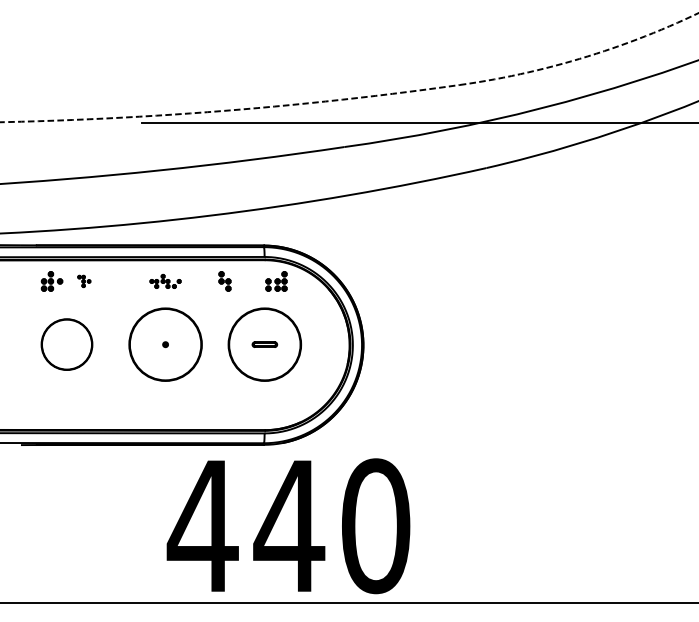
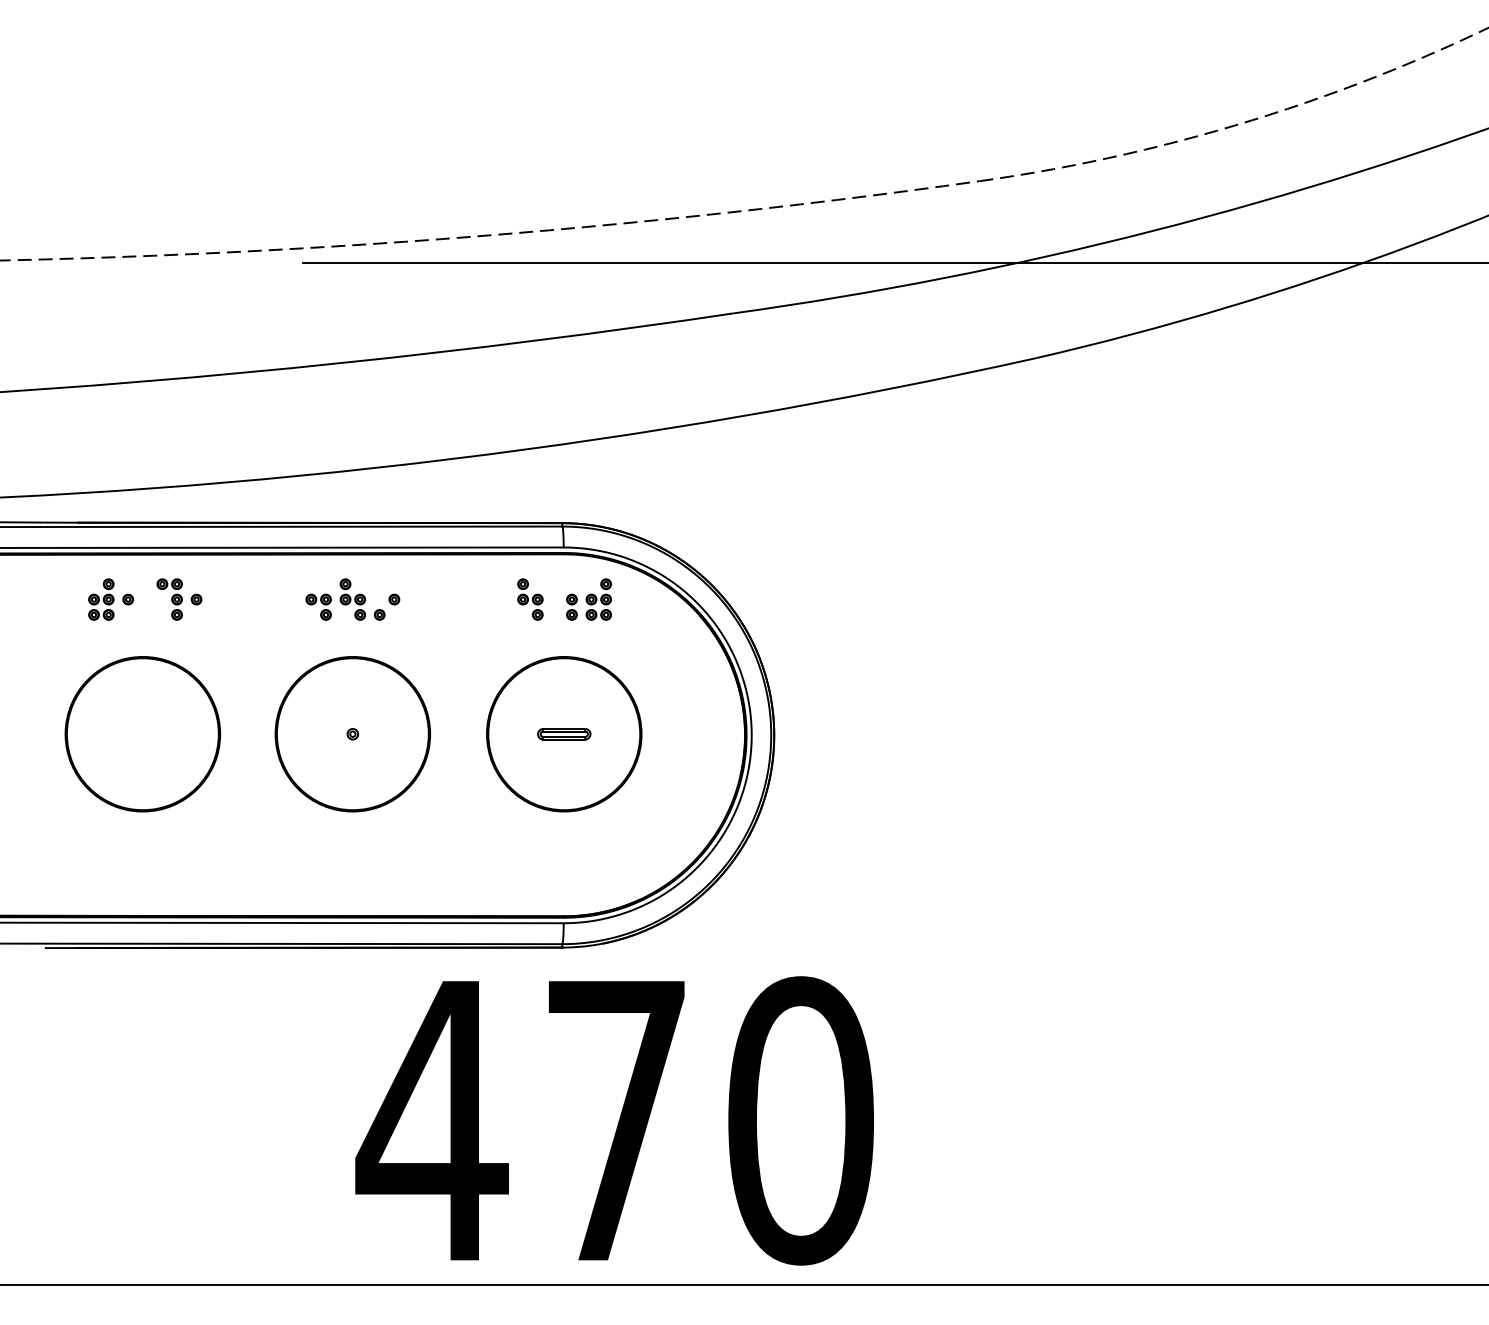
part: (84, 281) -> (180, 599), size x1.67
part: (165, 281) -> (352, 599), size x1.43
part: (224, 281) -> (529, 599), moved
part: (66, 344) -> (141, 733), size x1.43
text: (289, 525) -> (616, 1119), 440 -> 470

